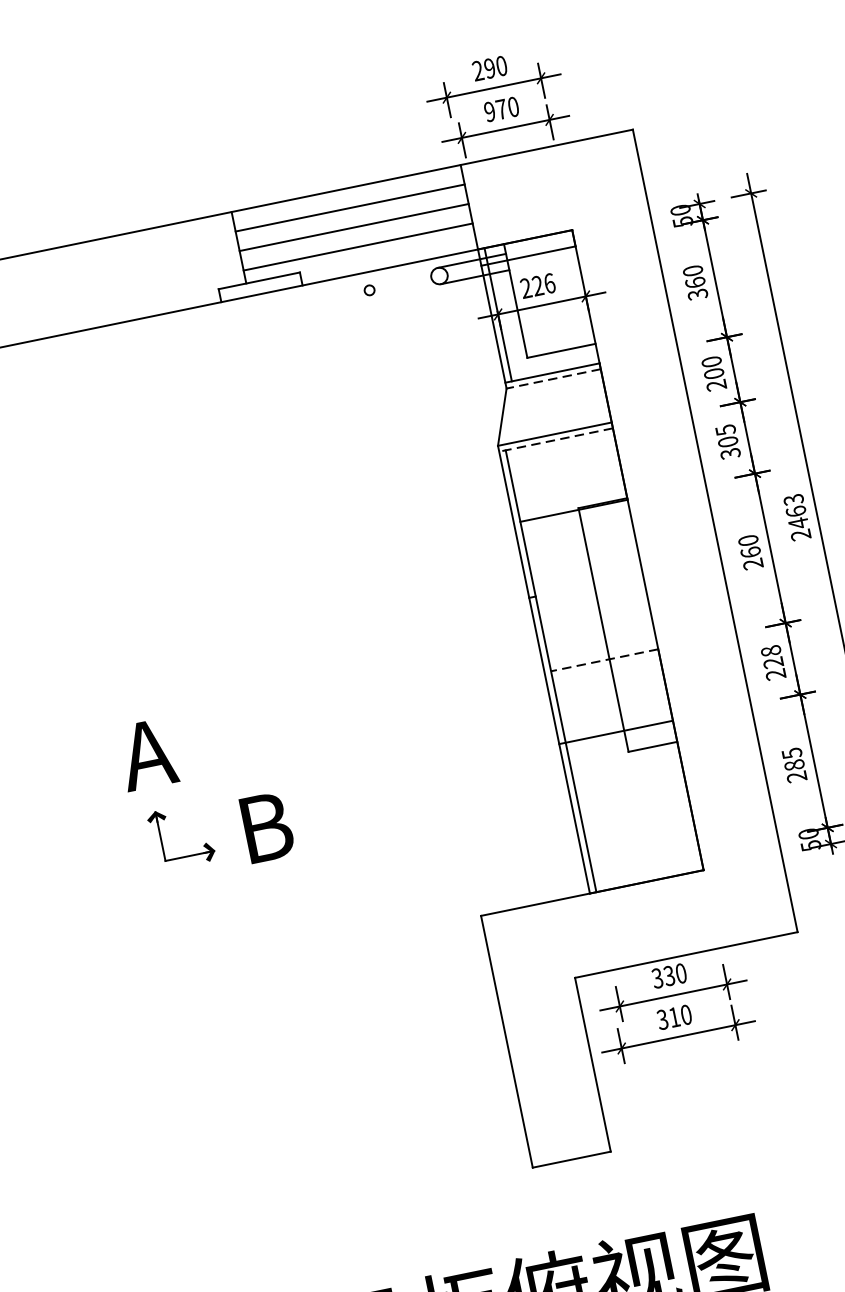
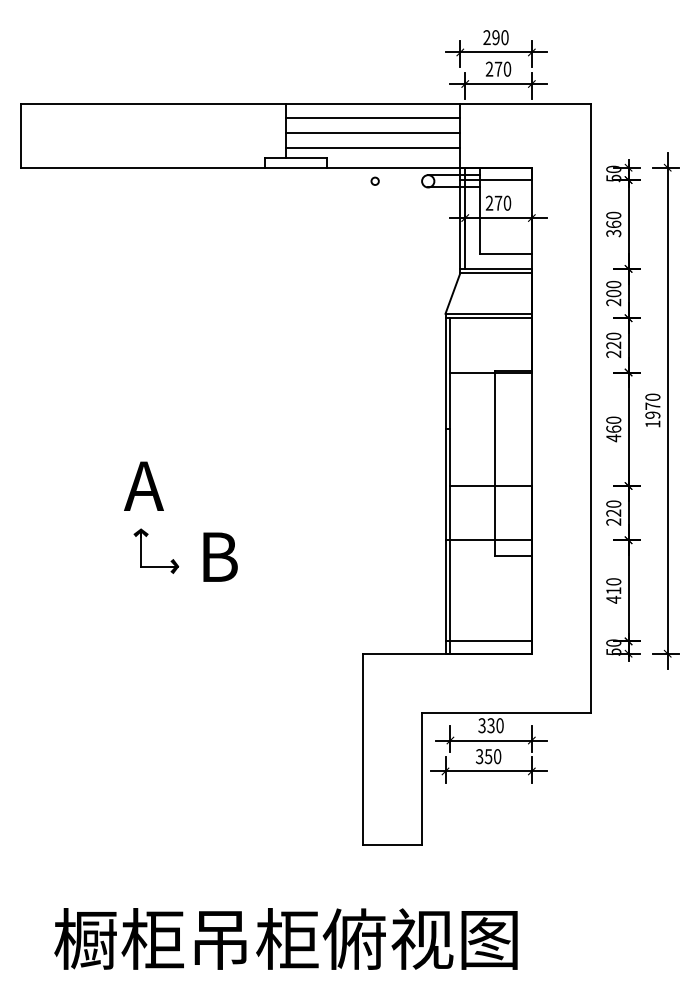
text: (489, 112) -> (489, 69), 970 -> 270
text: (543, 283) -> (502, 202), 226 -> 270
line: (554, 378) -> (496, 273), dashed -> solid
line: (555, 440) -> (488, 318), dashed -> solid
text: (727, 442) -> (613, 345), 305 -> 220
text: (796, 517) -> (652, 410), 2463 -> 1970
text: (752, 564) -> (613, 438), 260 -> 460
text: (770, 650) -> (613, 503), 228 -> 220
line: (605, 659) -> (491, 485), dashed -> solid
text: (794, 764) -> (613, 590), 285 -> 410
line: (643, 865) -> (488, 641), added
text: (674, 1017) -> (488, 756), 310 -> 350

